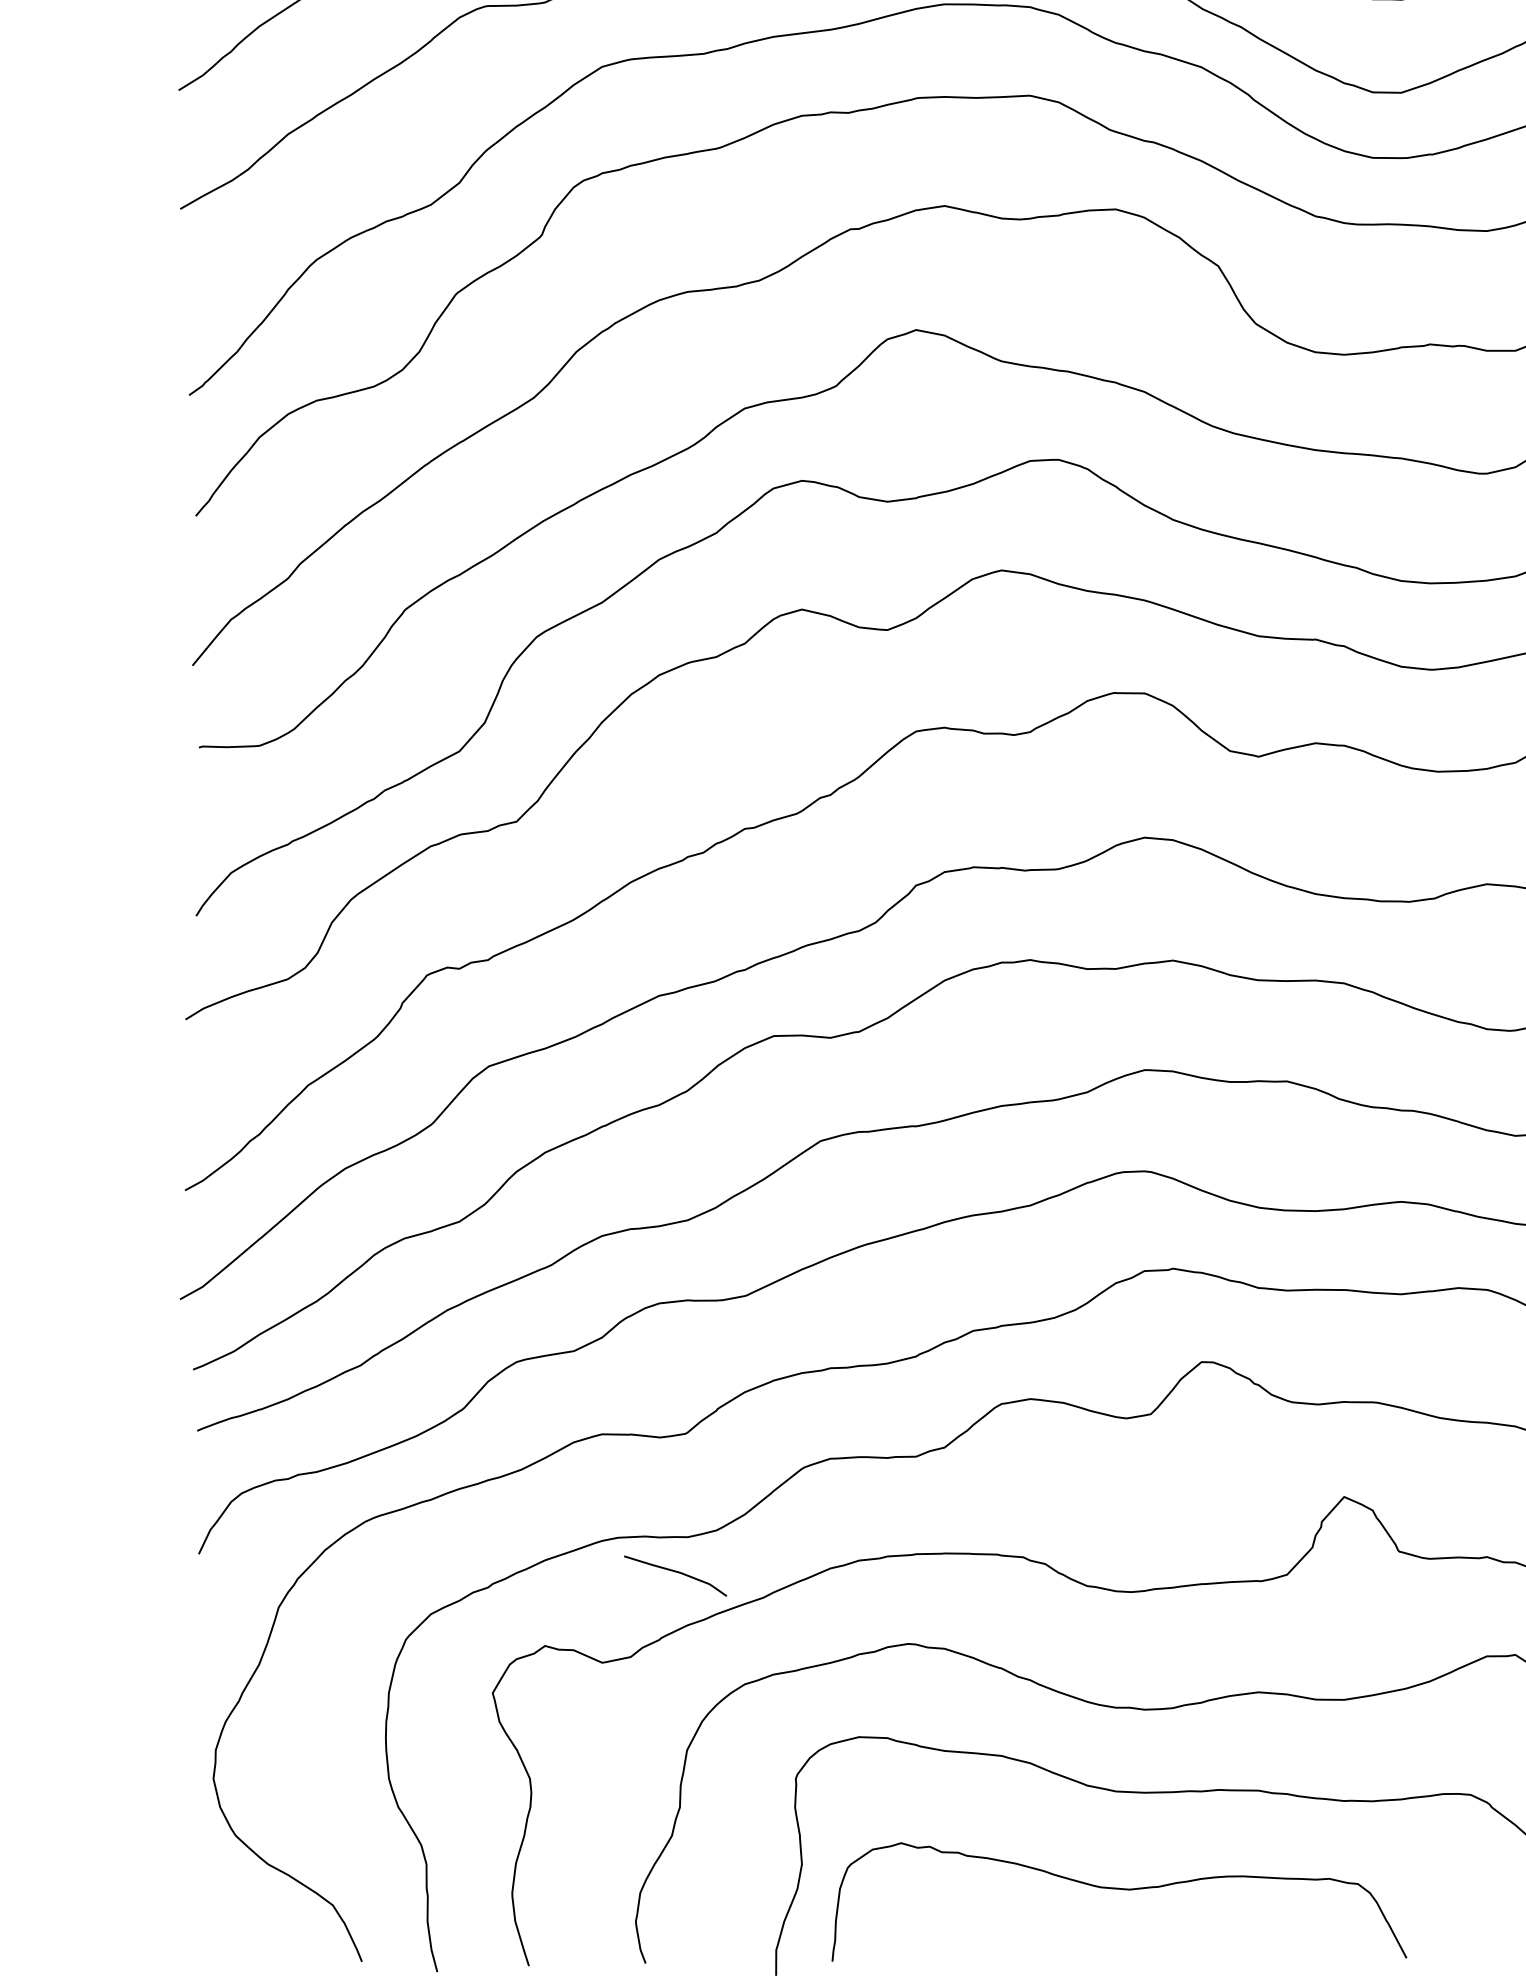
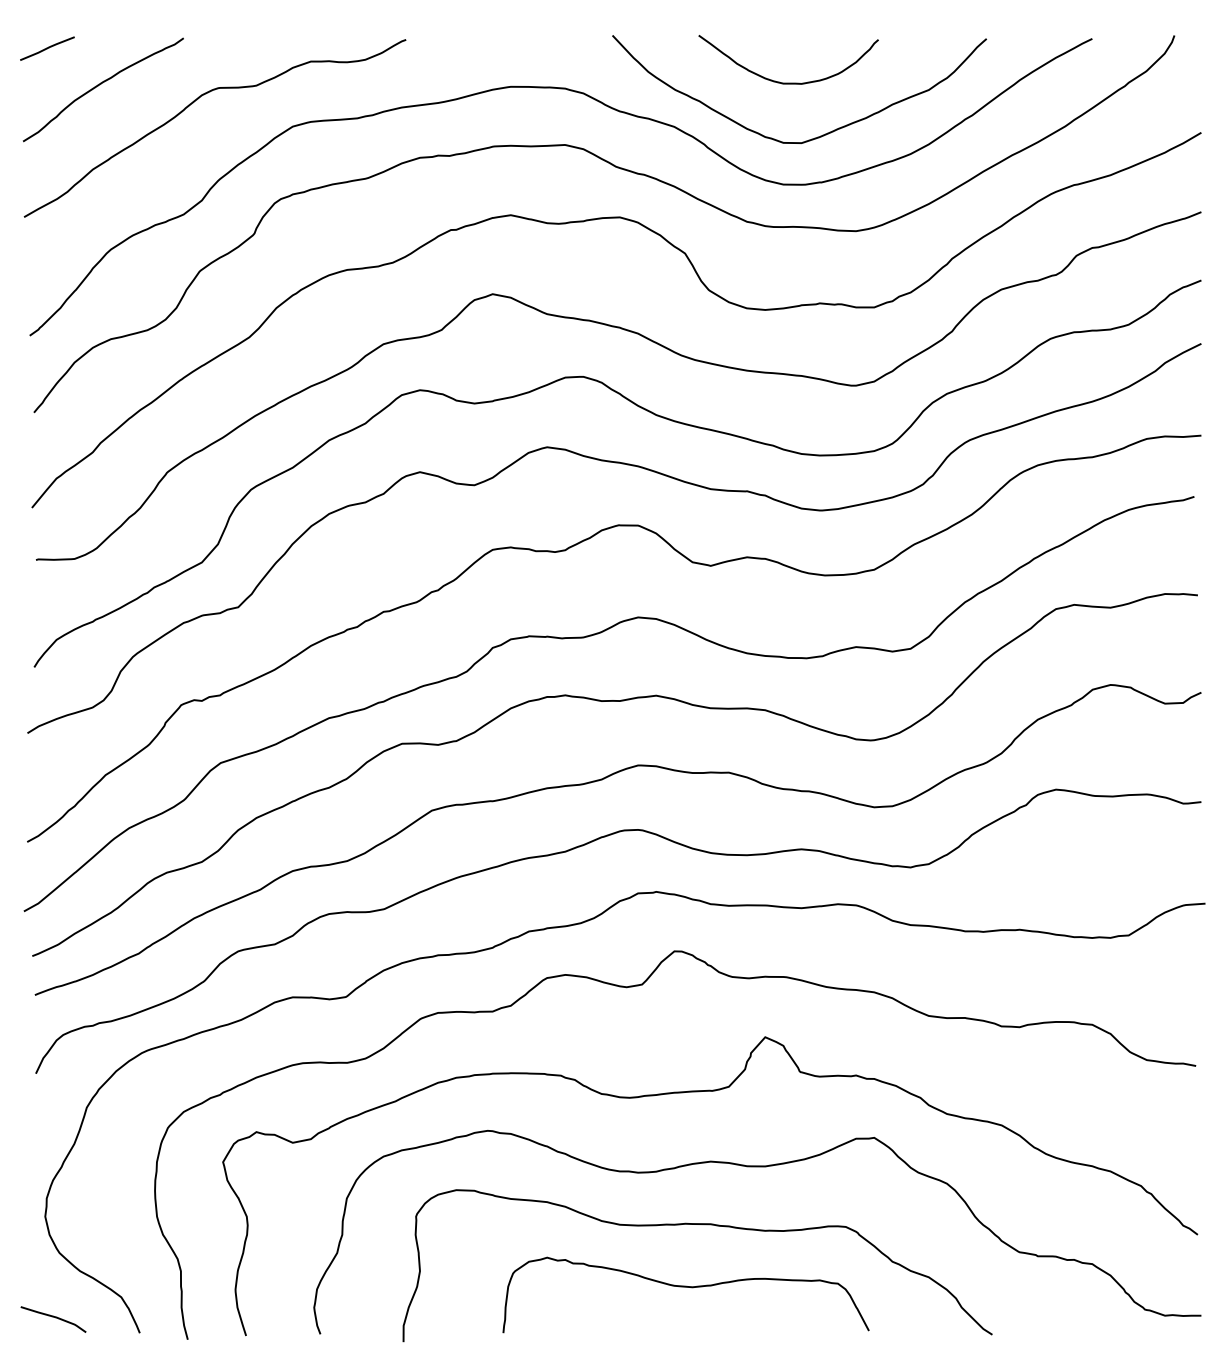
curve: (675, 1572) -> (53, 1317), moved
curve: (1118, 1890) -> (685, 1287), moved

